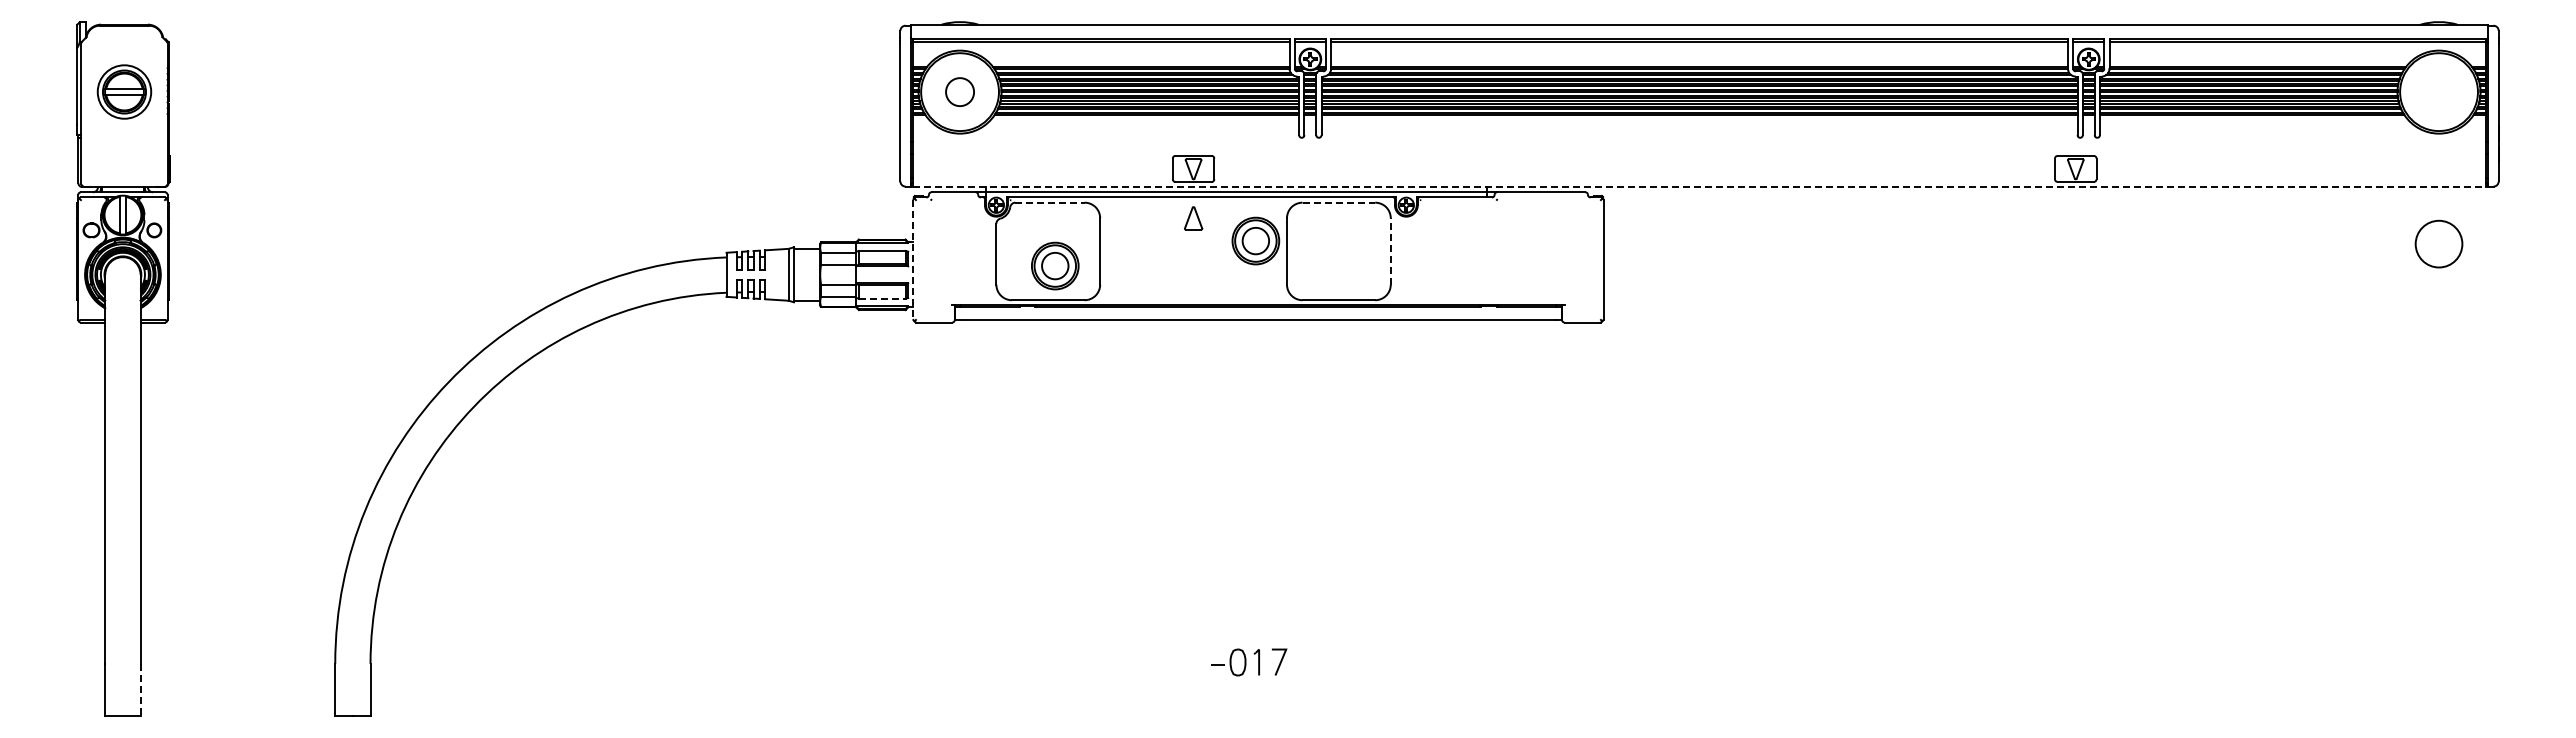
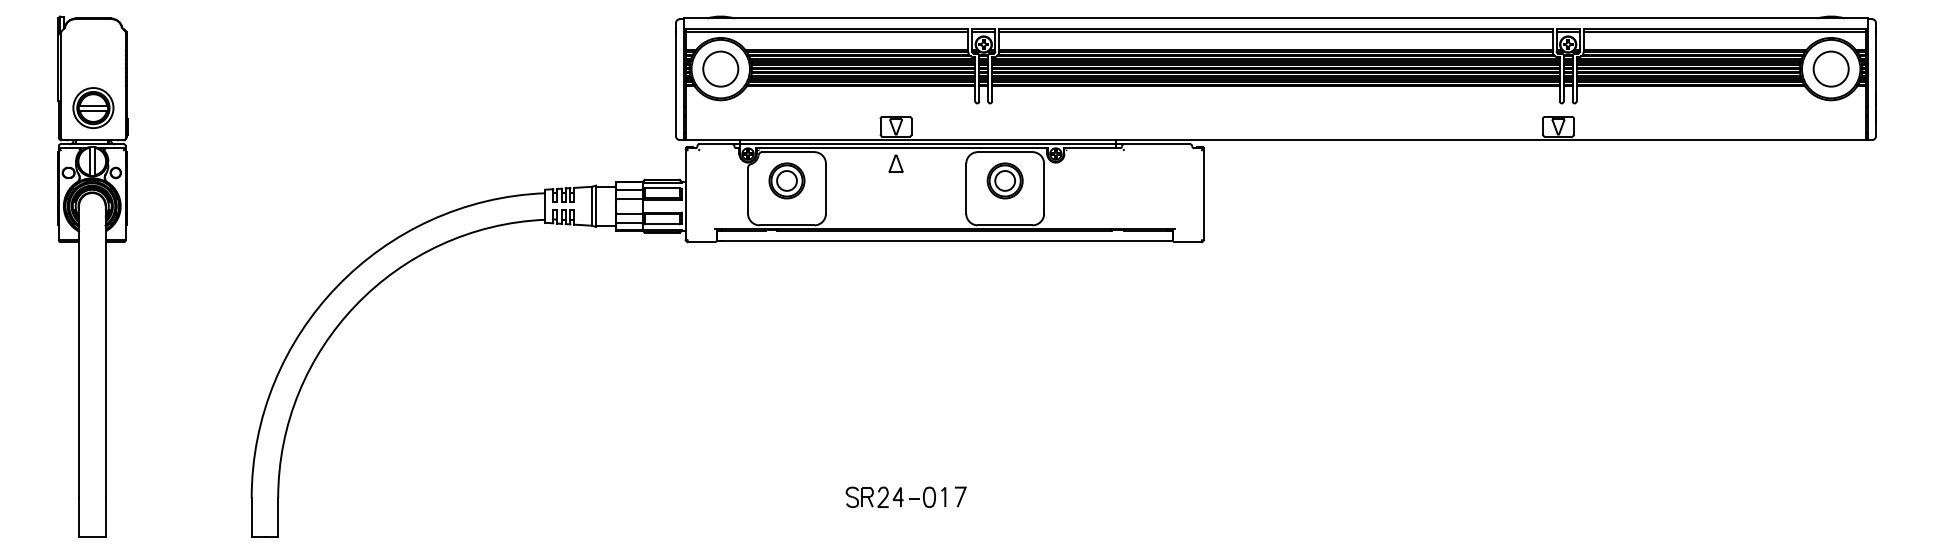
part: (124, 91) -> (93, 107), moved
circle: (959, 91) -> (720, 68), size x1.67
line: (1700, 187) -> (1276, 140), dashed -> solid
line: (1050, 202) -> (788, 151), dashed -> solid
line: (1339, 202) -> (1005, 151), dashed -> solid
part: (1255, 240) -> (1004, 180), moved
circle: (2438, 243) -> (1830, 68), moved
line: (1390, 250) -> (1043, 188), dashed -> solid
line: (913, 260) -> (685, 195), dashed -> solid
part: (1055, 265) -> (787, 180), moved
line: (882, 298) -> (662, 224), dashed -> solid
part: (1164, 662) -> (874, 497), added
line: (140, 689) -> (105, 517), dashed -> solid

